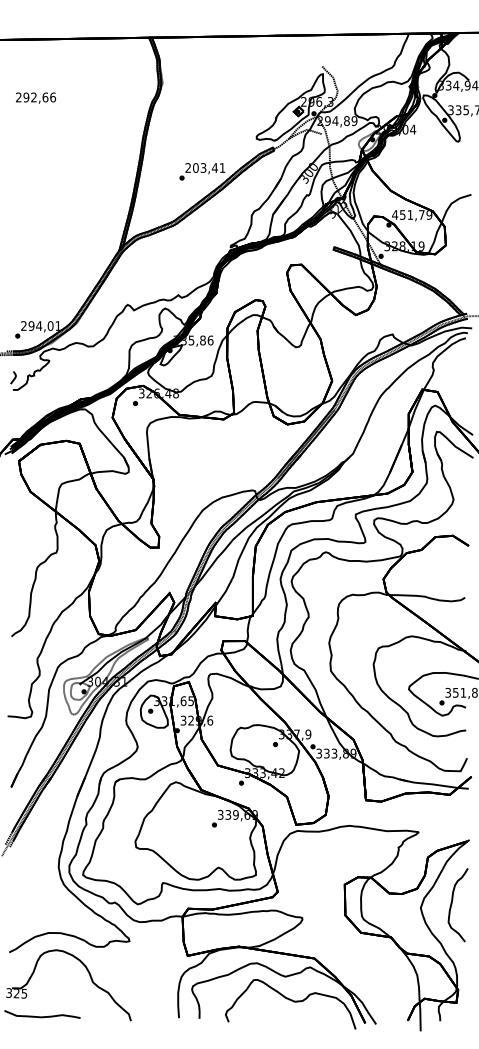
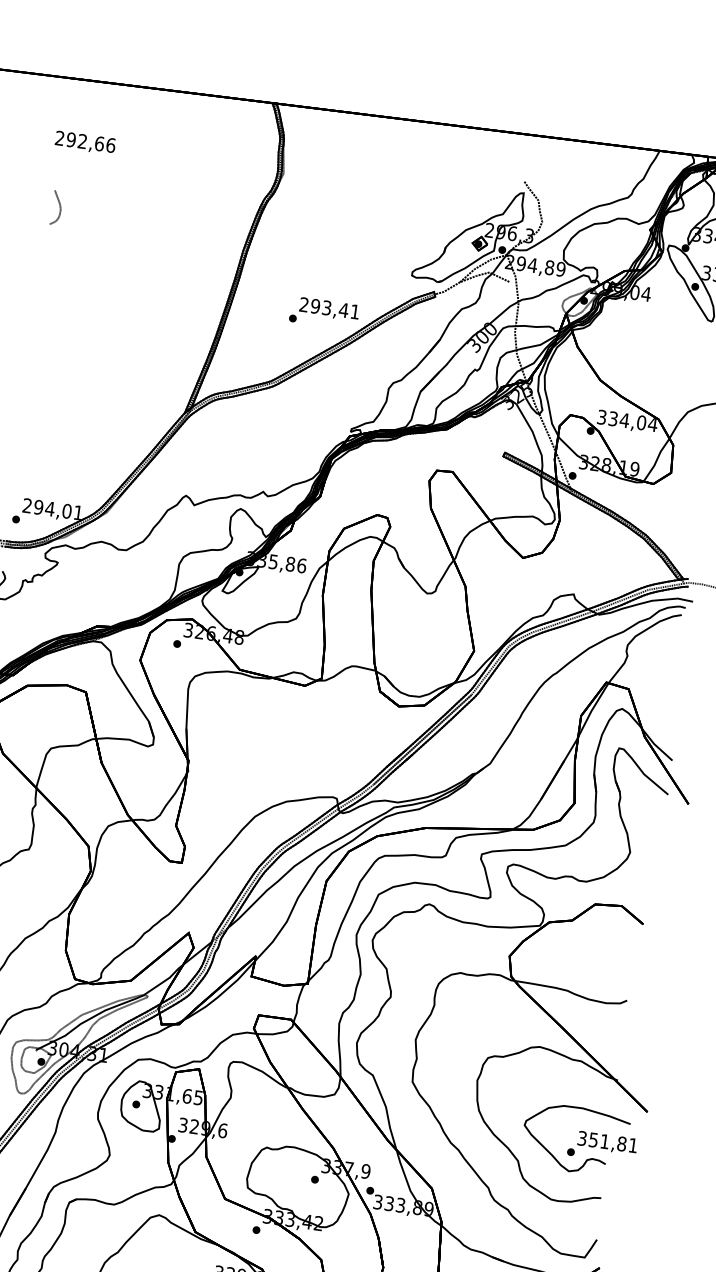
text: (36, 97) -> (86, 142), moved
curve: (17, 126) -> (58, 207), added
text: (195, 167) -> (315, 305), 203,41 -> 293,41
text: (412, 214) -> (627, 420), 451,79 -> 334,04

